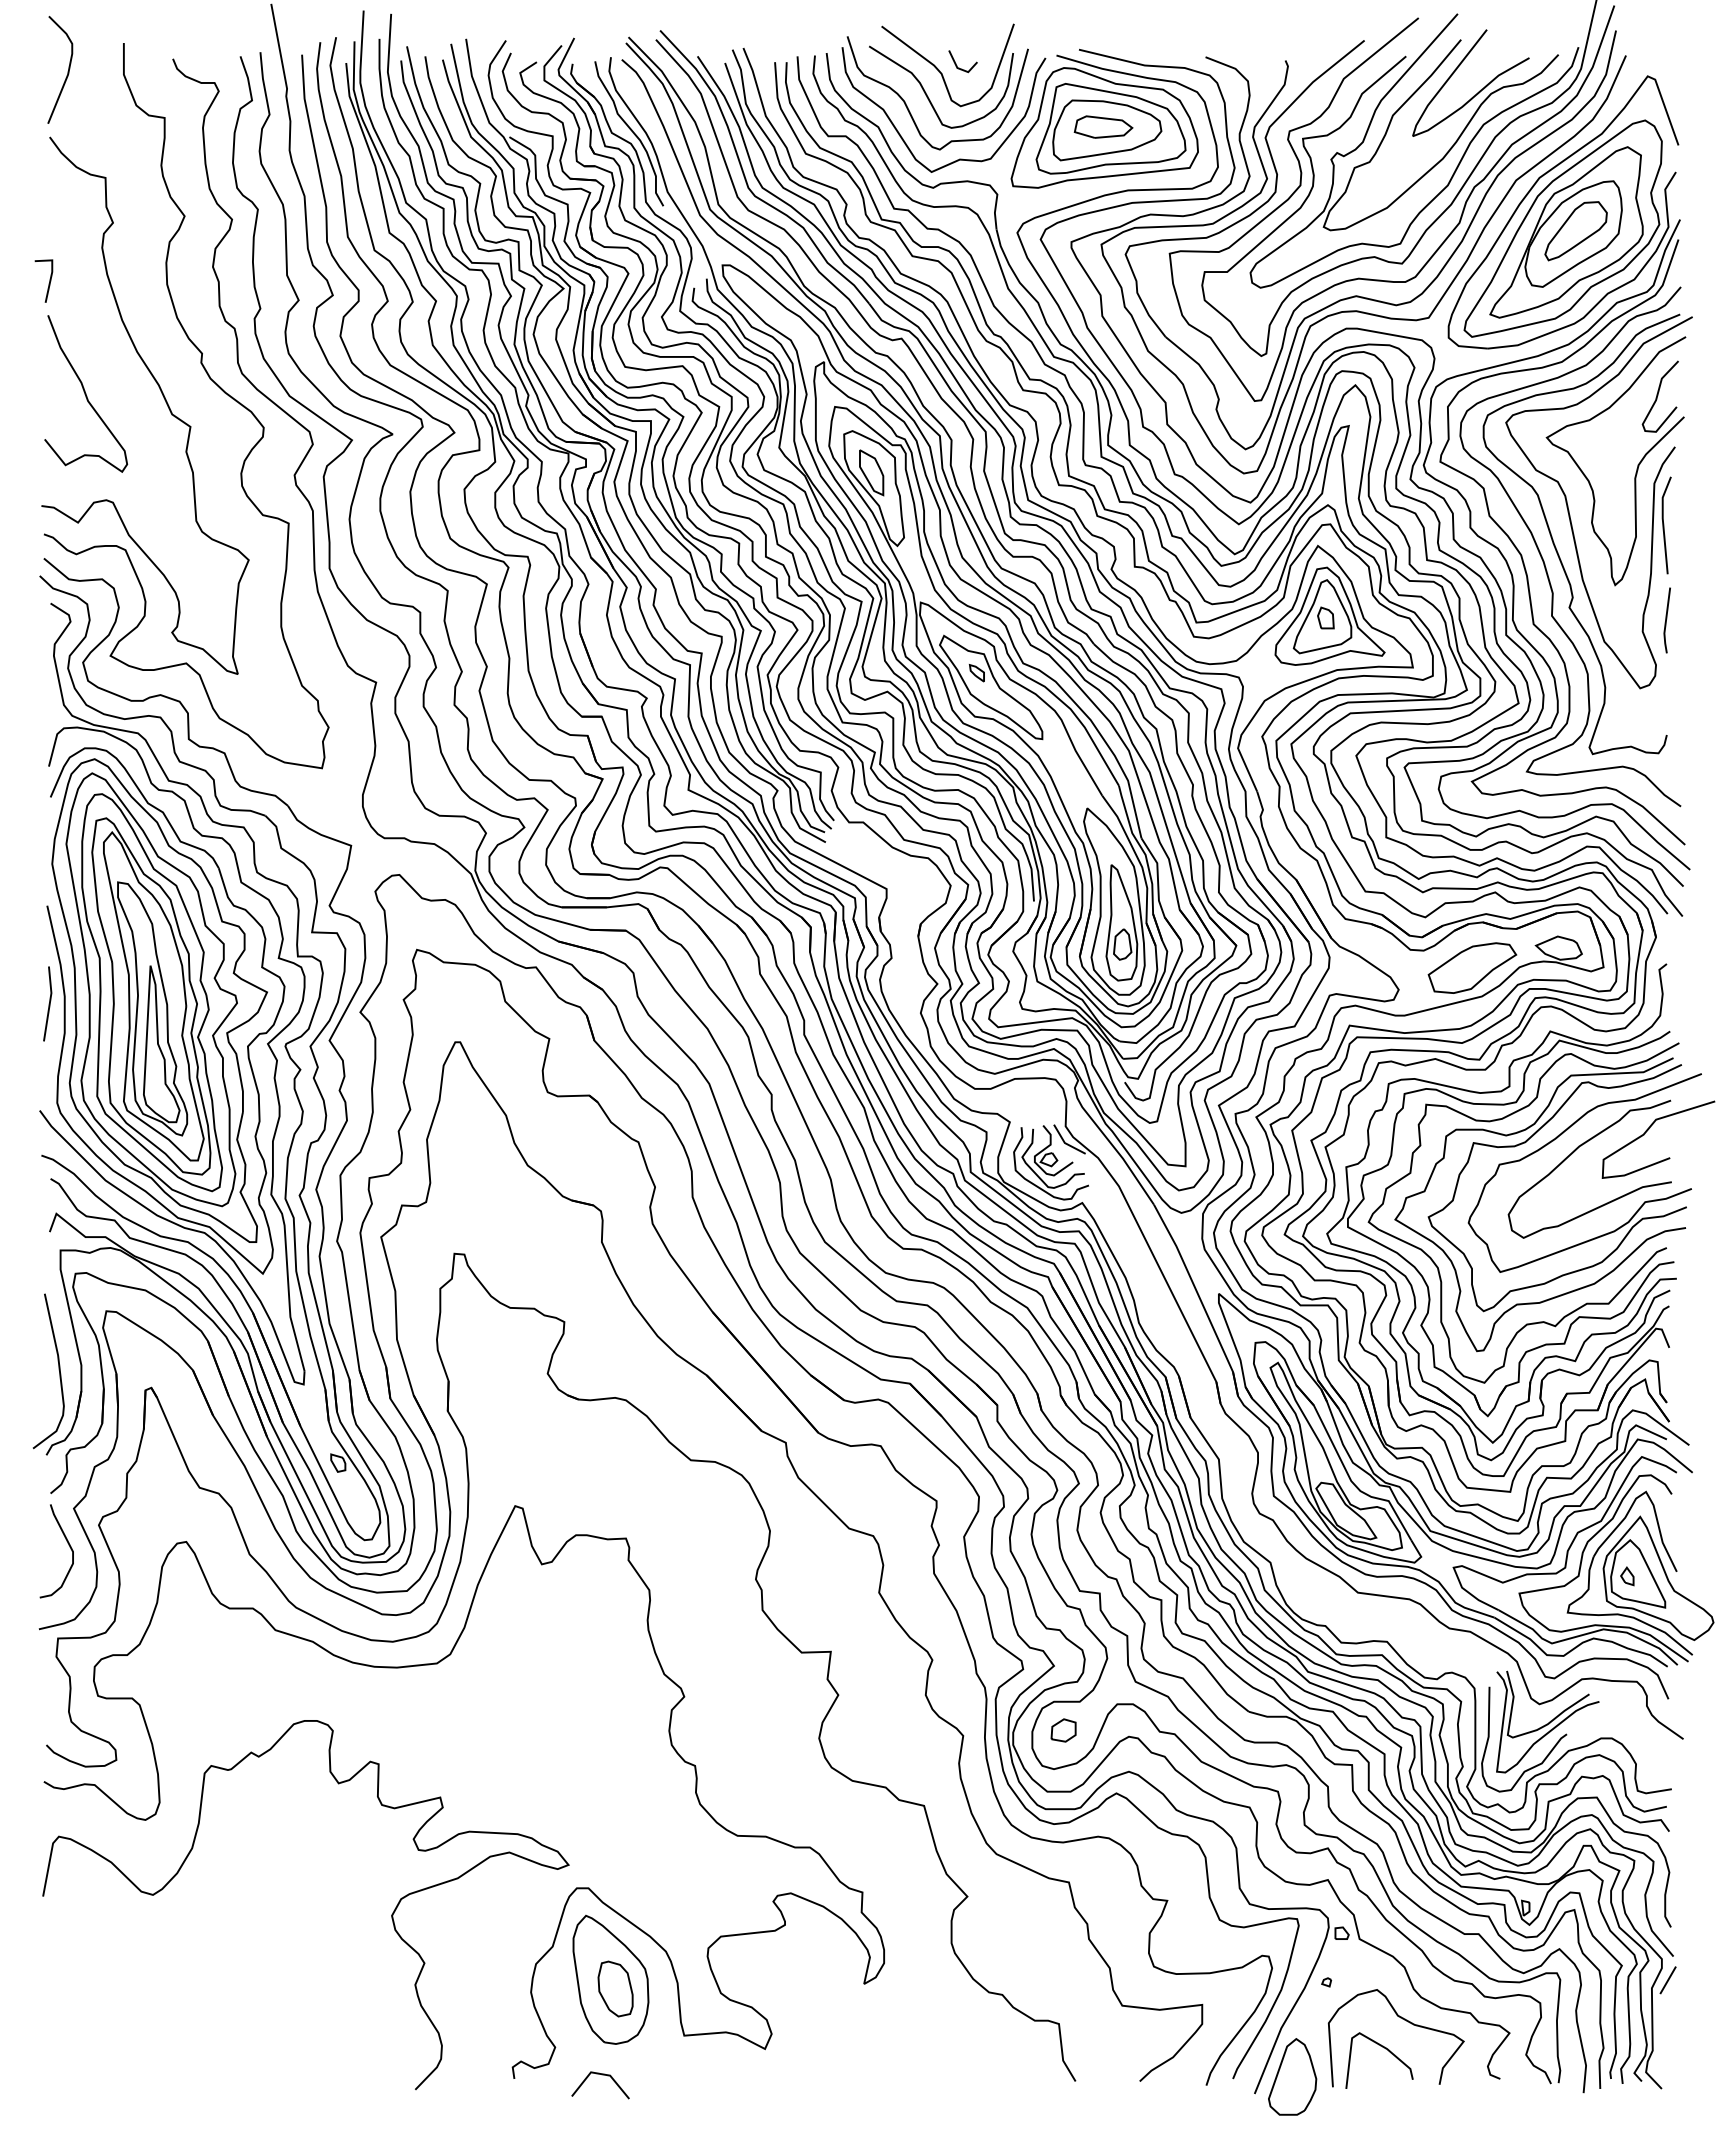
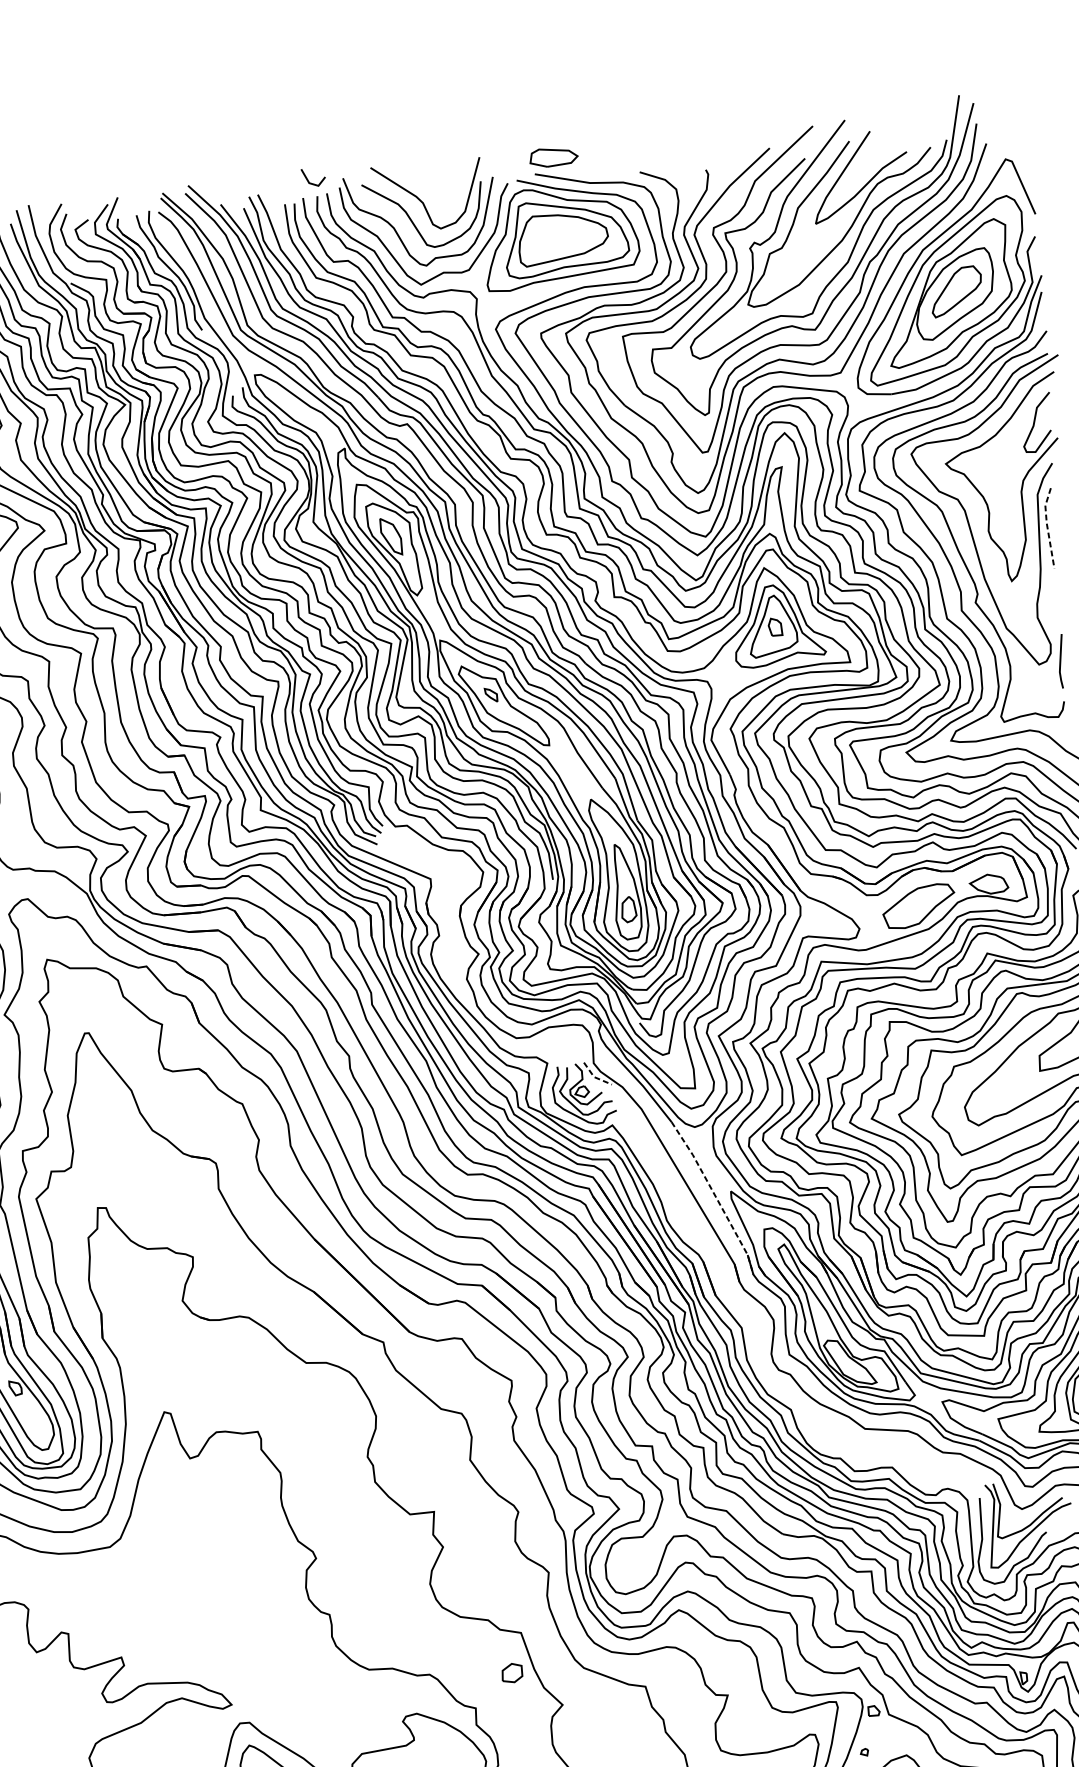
line: (956, 63) -> (308, 179), moved
part: (1103, 126) -> (553, 156), moved
line: (1663, 524) -> (1047, 527), solid -> dashed
line: (1666, 620) -> (1060, 661), moved
line: (1065, 1143) -> (594, 1077), solid -> dashed
line: (1200, 1299) -> (716, 1197), solid -> dashed
part: (1063, 1730) -> (512, 1673), moved

